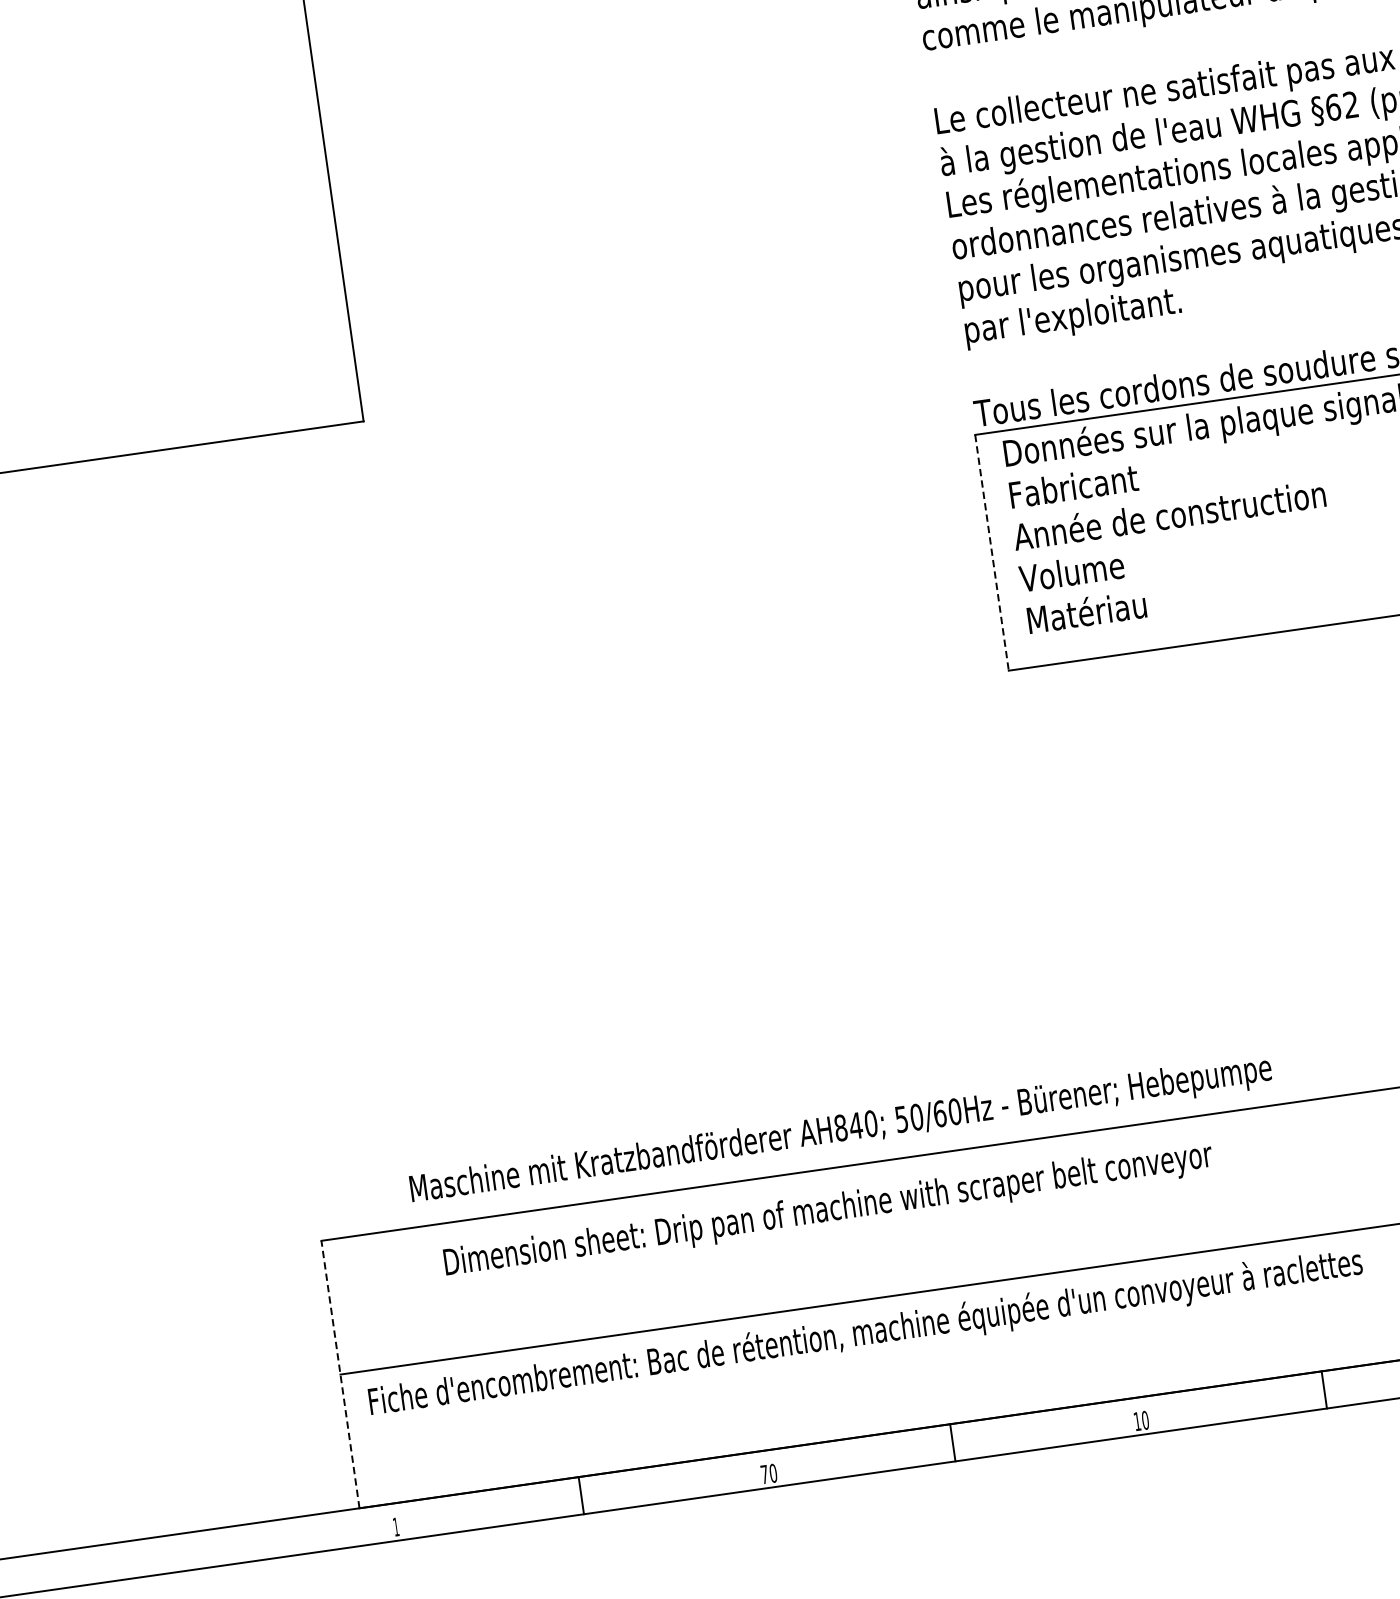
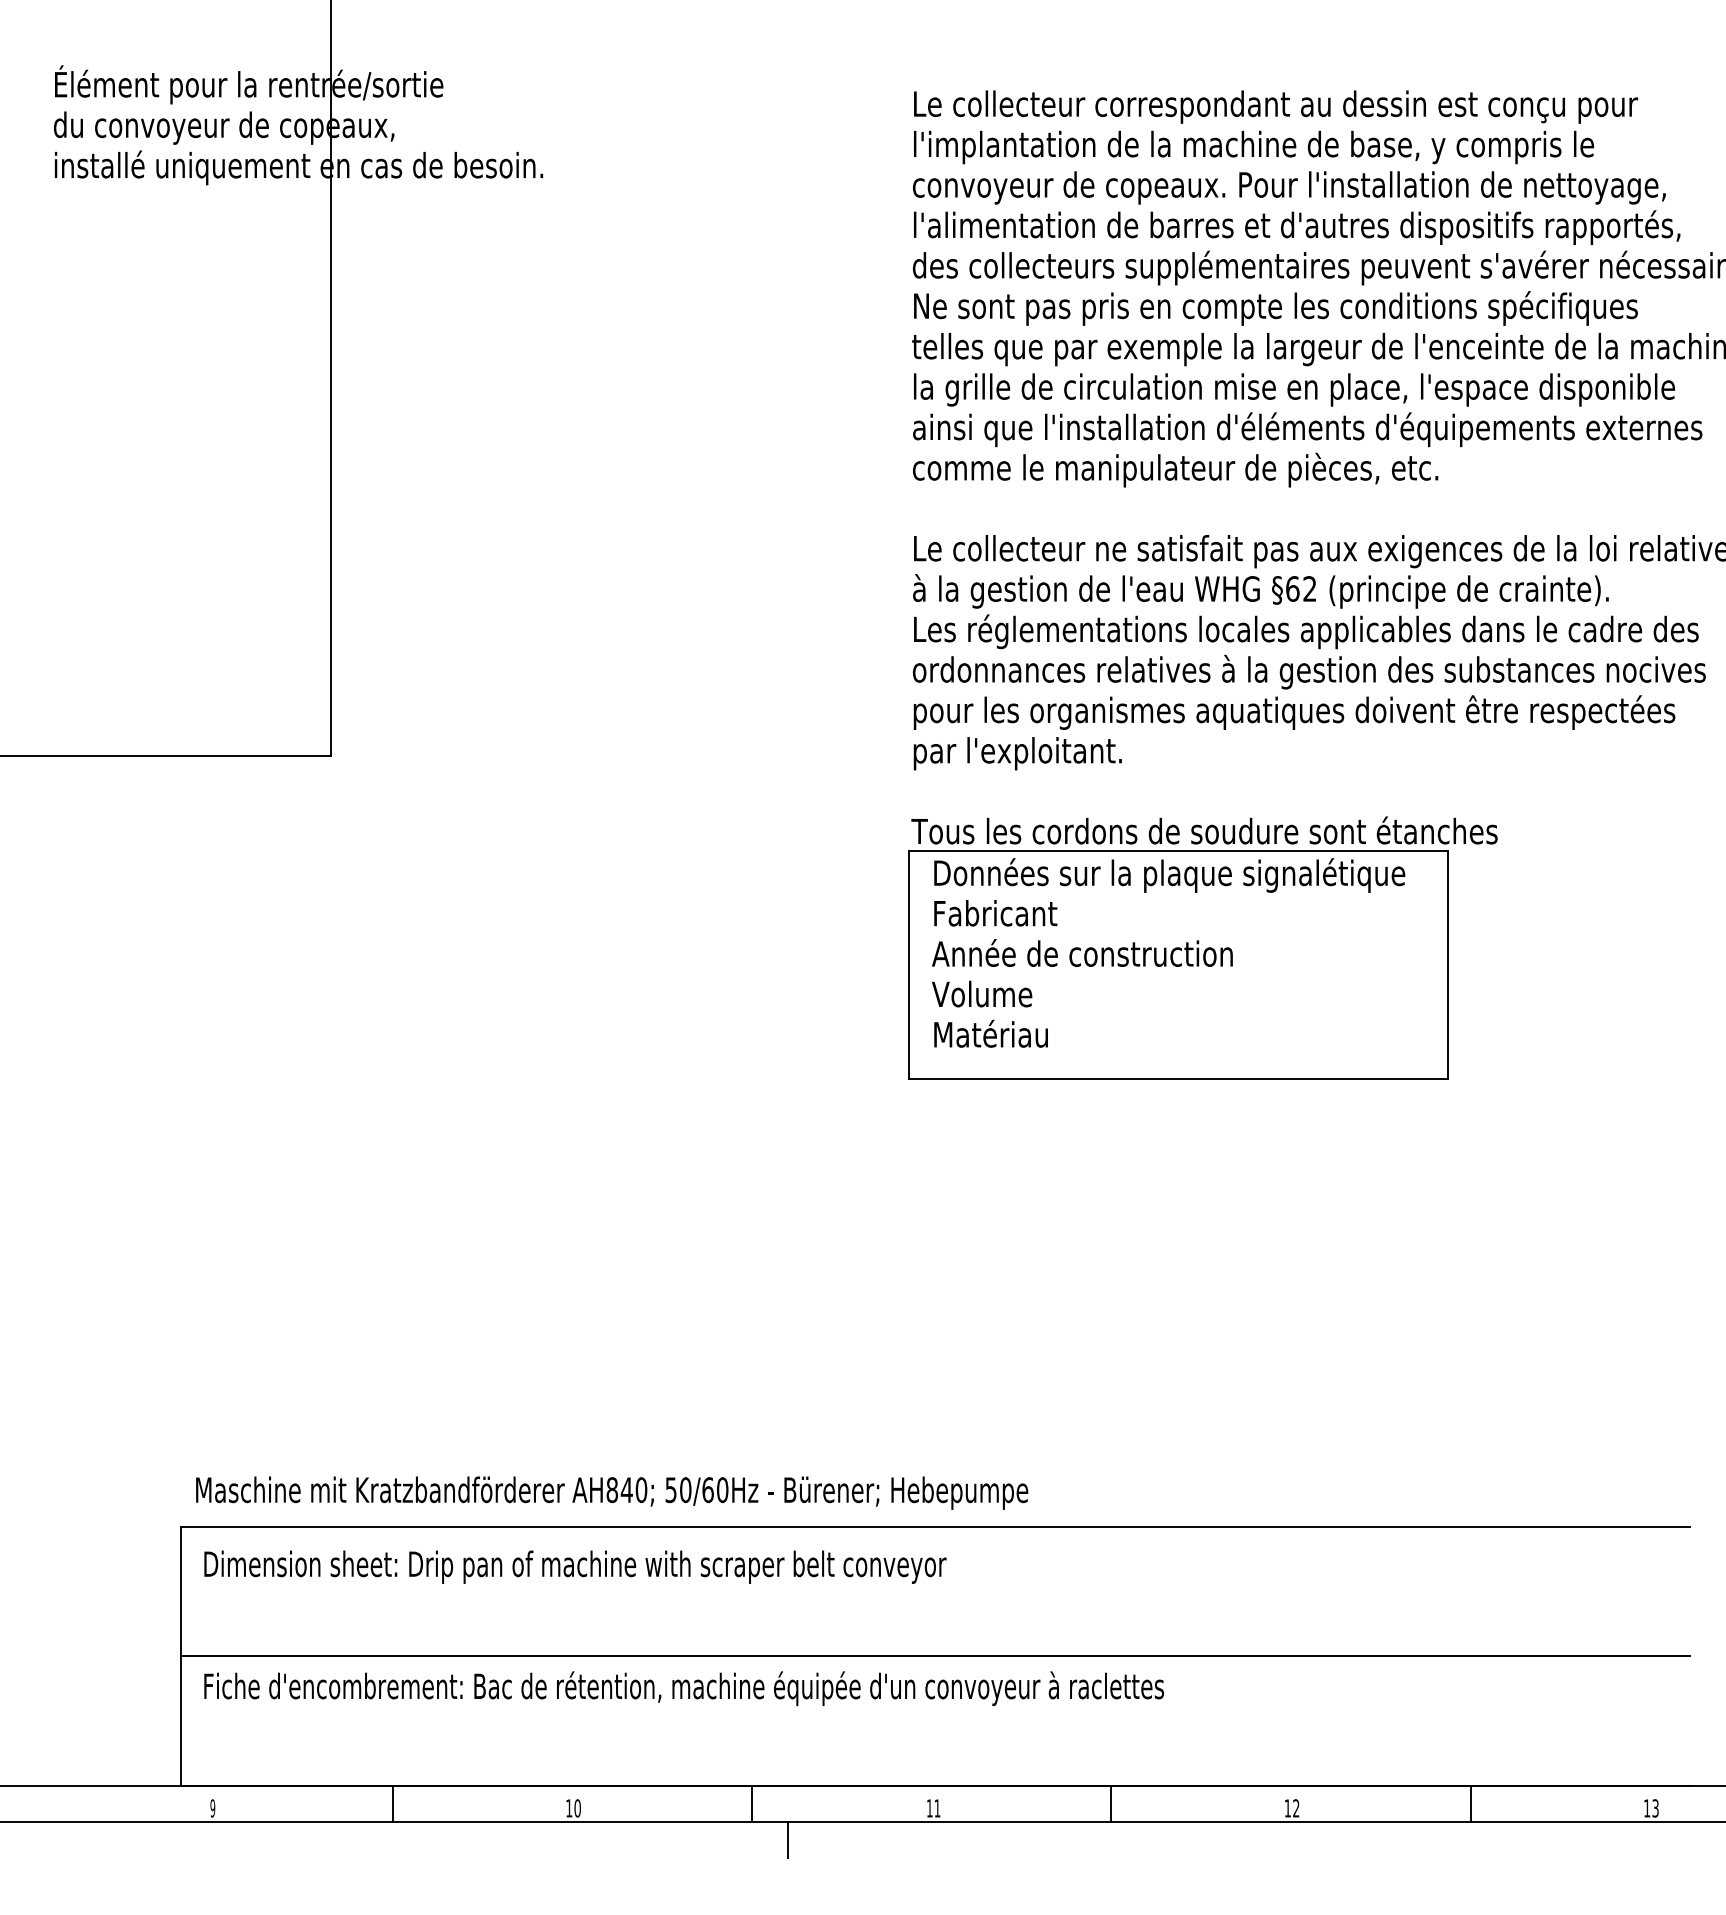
line: (992, 553) -> (909, 965), dashed -> solid
text: (841, 1130) -> (612, 1492), moved
text: (828, 1210) -> (575, 1566), moved
line: (340, 1373) -> (180, 1655), dashed -> solid
text: (1145, 1420) -> (937, 1808), 10 -> 11
text: (764, 1474) -> (569, 1808), 70 -> 10
line: (994, 1474) -> (787, 1839), added
text: (395, 1527) -> (212, 1808), 1 -> 9

